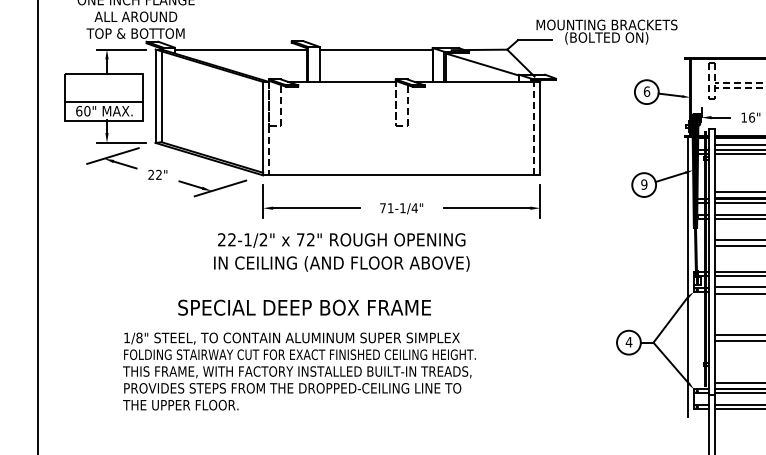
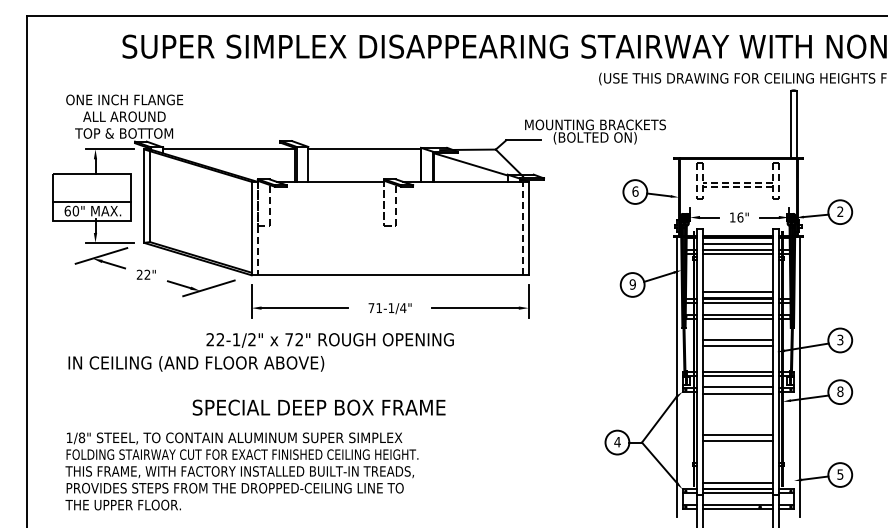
text: (342, 263) -> (196, 363), moved
text: (304, 307) -> (318, 407), moved
text: (299, 371) -> (241, 471), moved

